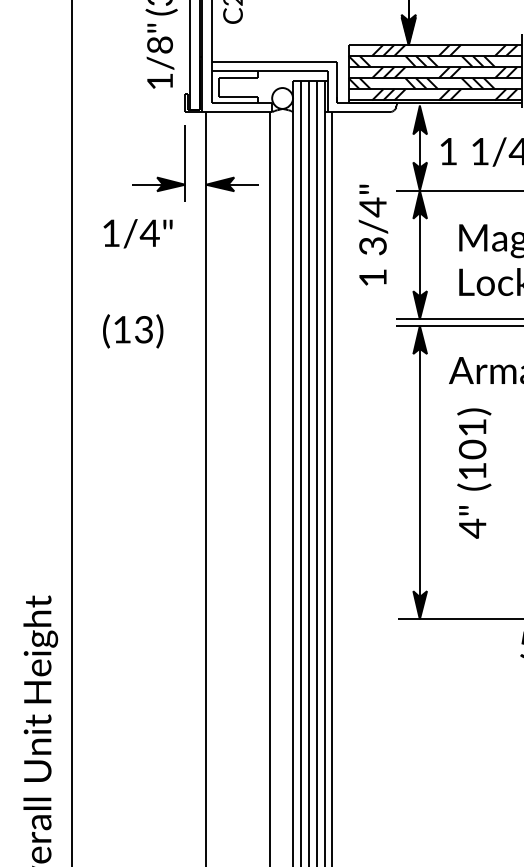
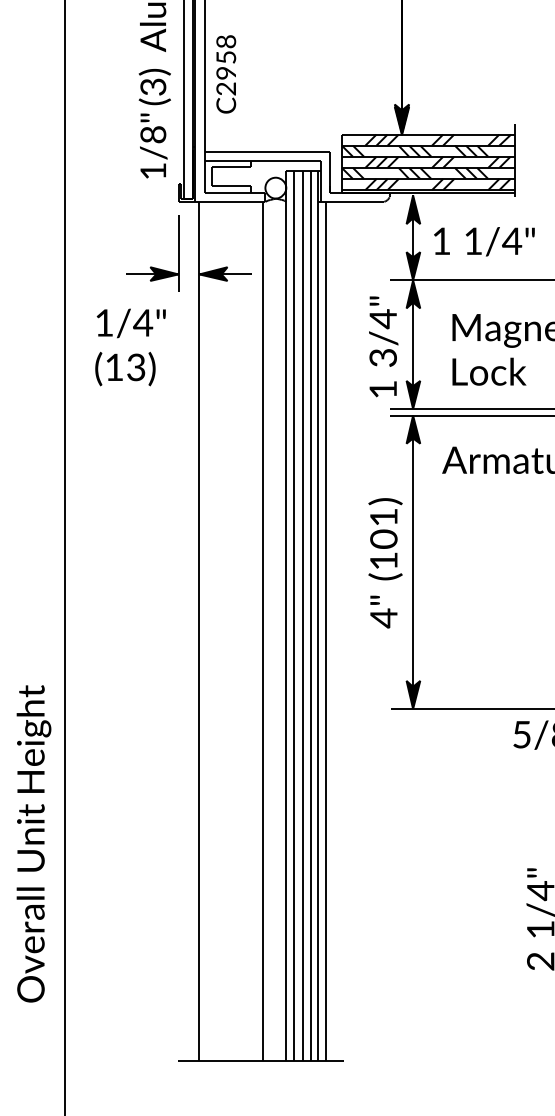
text: (373, 234) -> (383, 346), moved
text: (133, 331) -> (125, 369), moved
text: (474, 473) -> (385, 563), moved

